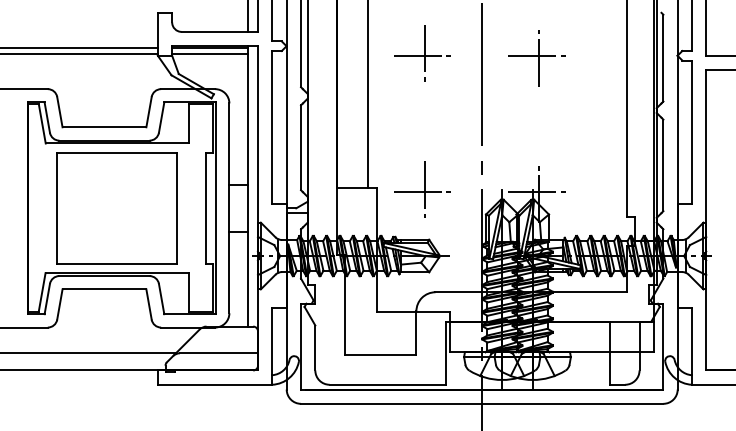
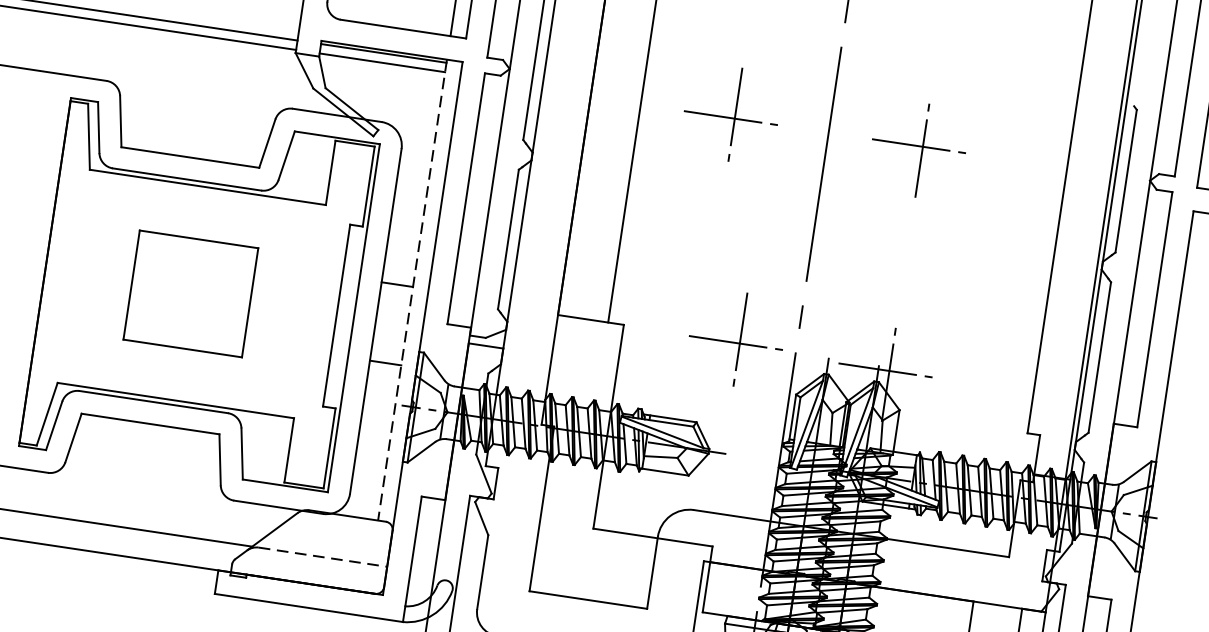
line: (248, 186) -> (412, 290), solid -> dashed
part: (422, 189) -> (736, 338), moved
part: (116, 208) -> (190, 293), size x0.6
line: (219, 353) -> (323, 557), solid -> dashed

